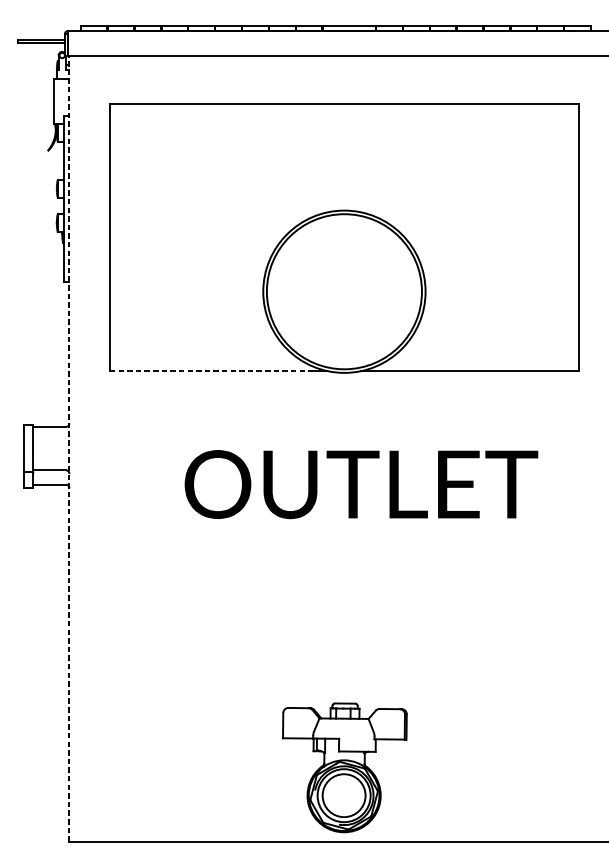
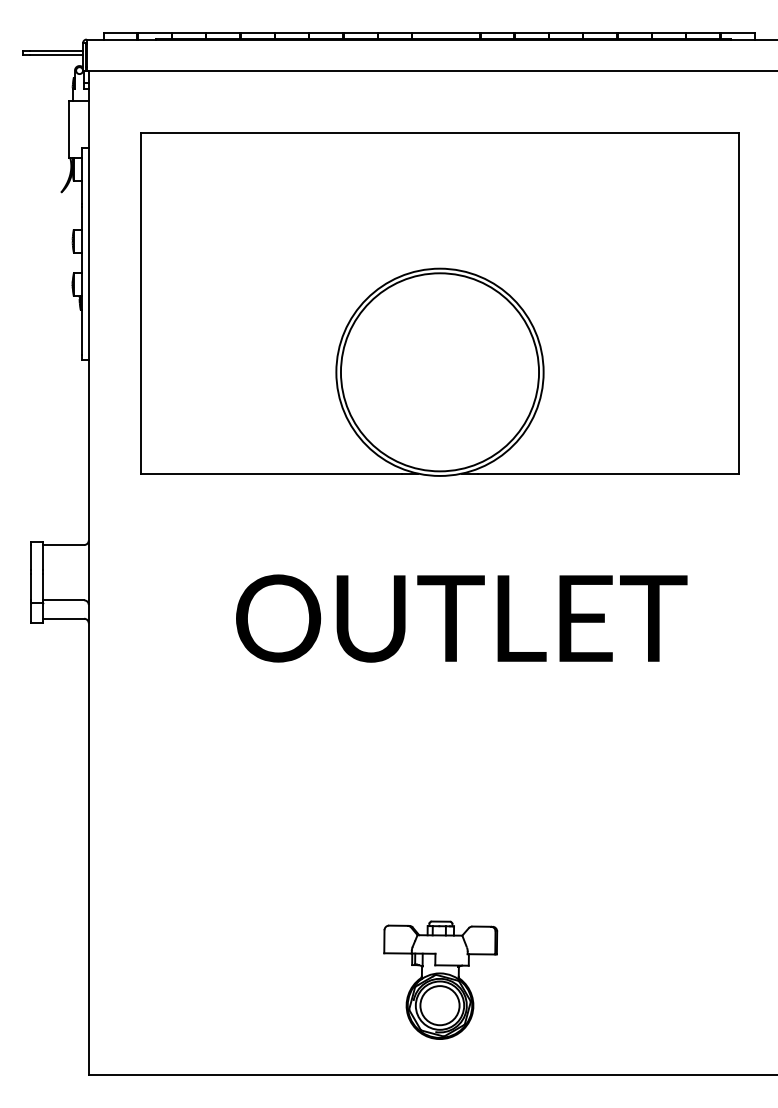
line: (212, 370) -> (271, 473), dashed -> solid
line: (69, 448) -> (88, 572), dashed -> solid
part: (344, 767) -> (440, 979), size x0.71

